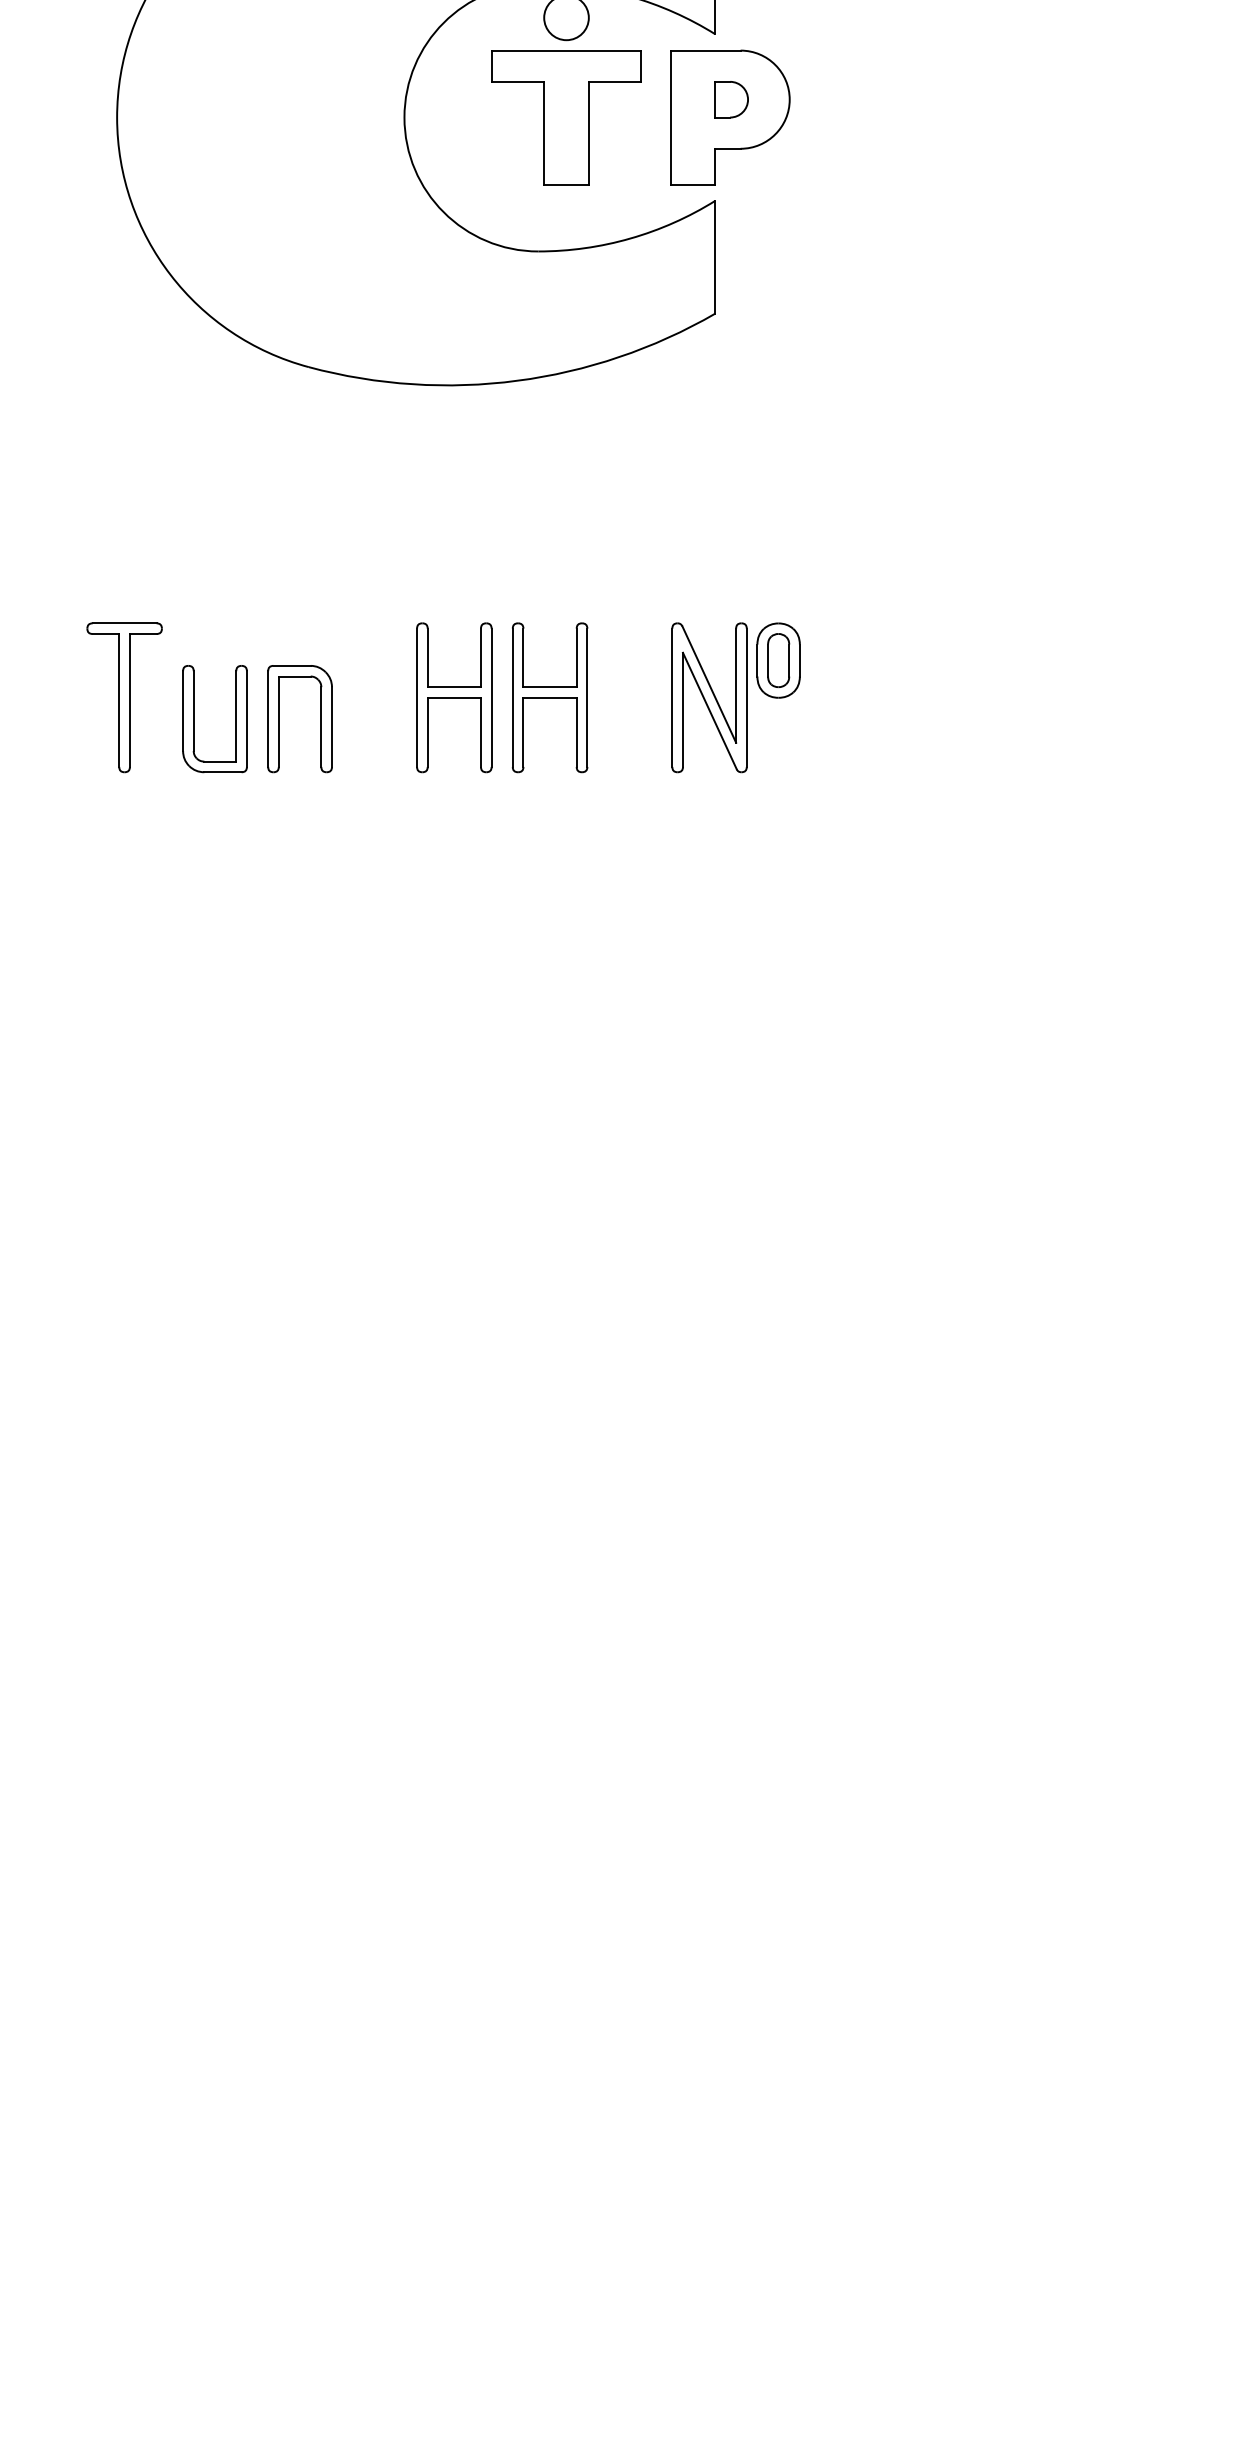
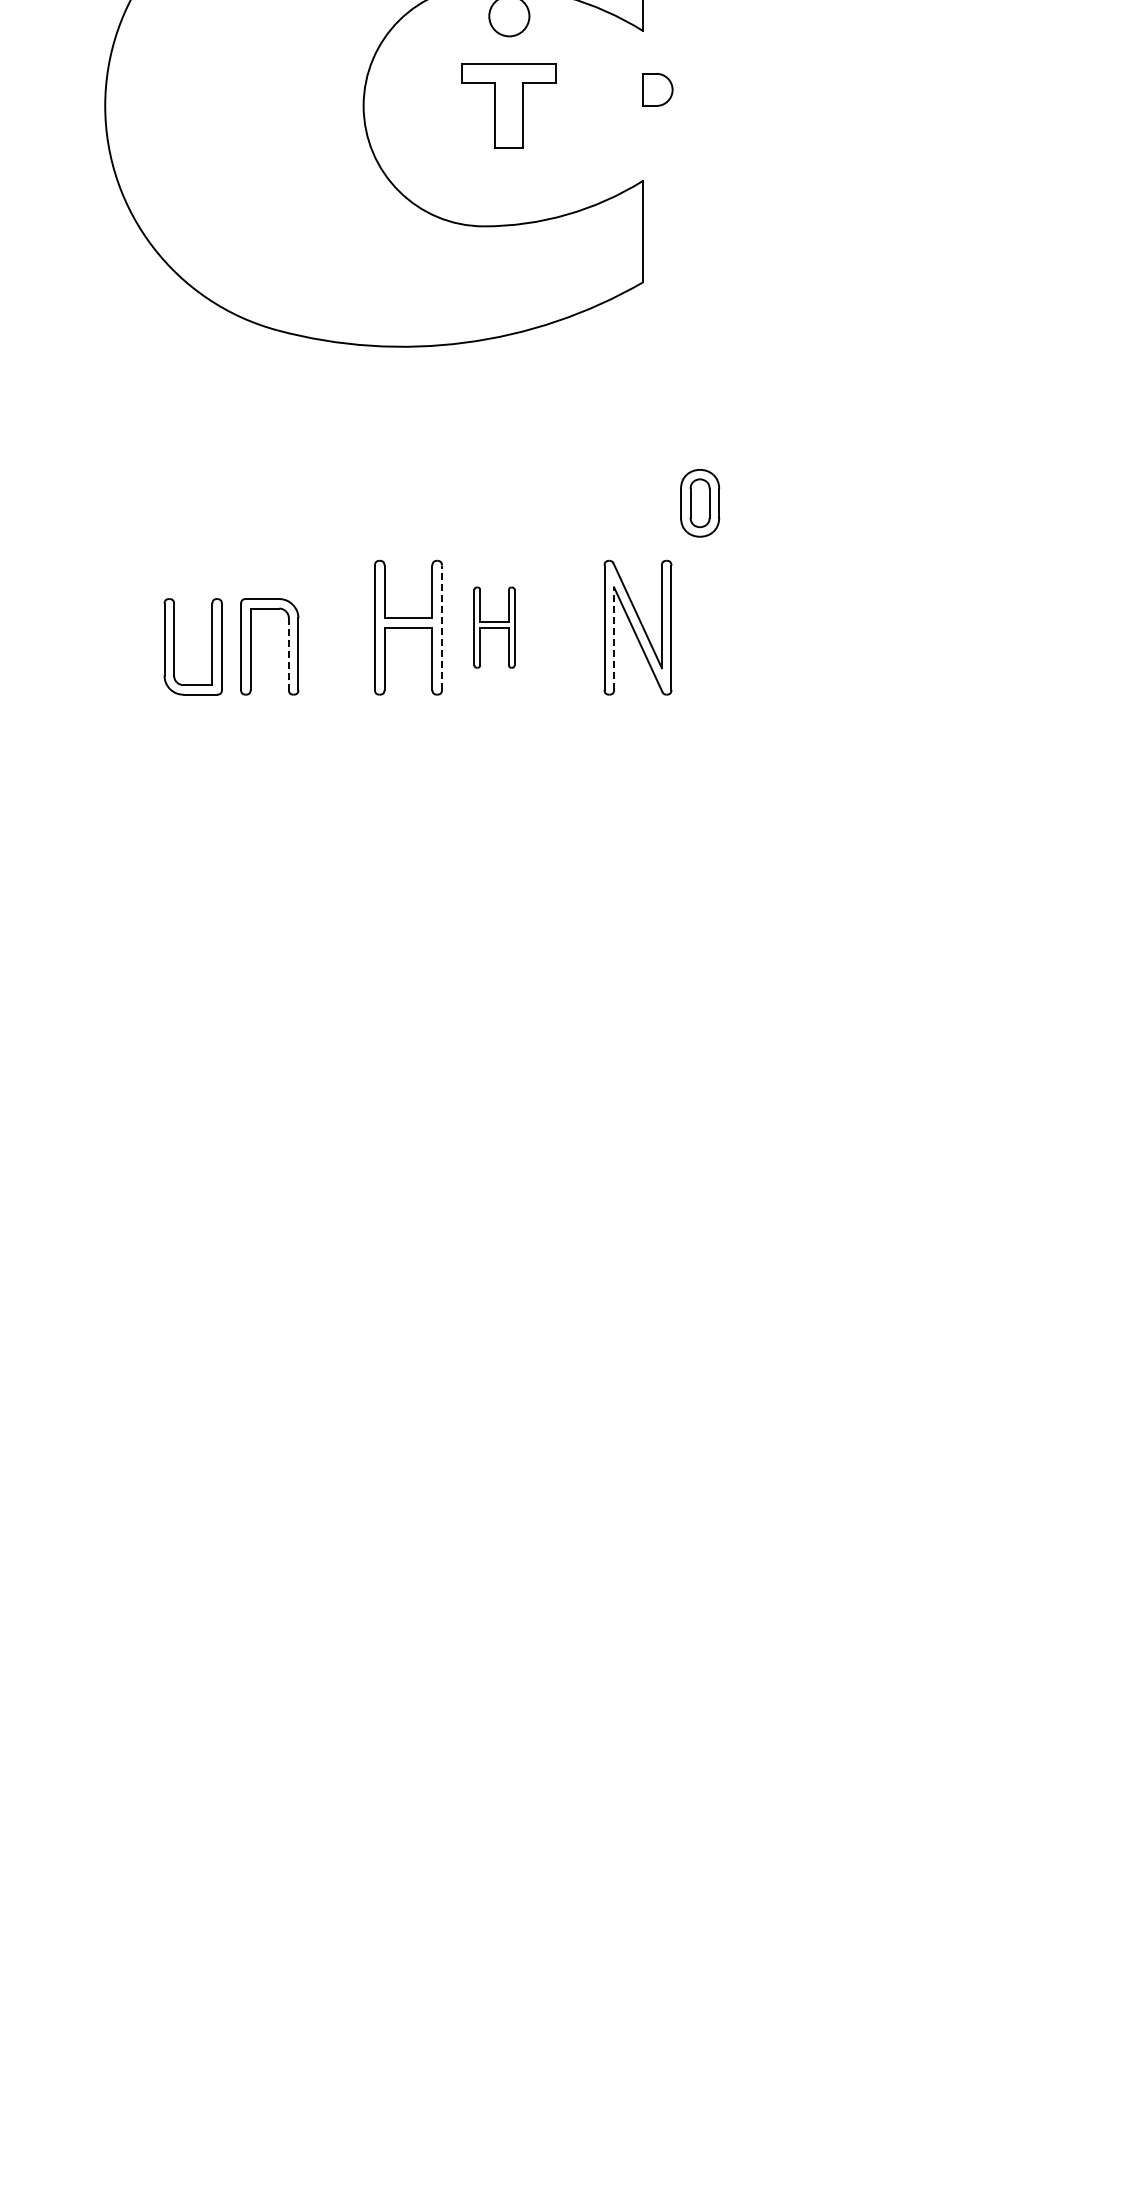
part: (565, 117) -> (508, 105), size x0.7
part: (730, 117) -> (656, 105), removed
part: (779, 660) -> (700, 503), moved
part: (124, 697) -> (111, 627), removed
line: (492, 697) -> (442, 627), solid -> dashed
part: (549, 697) -> (494, 627), size x0.6
line: (683, 709) -> (614, 638), solid -> dashed
line: (320, 727) -> (288, 654), solid -> dashed

